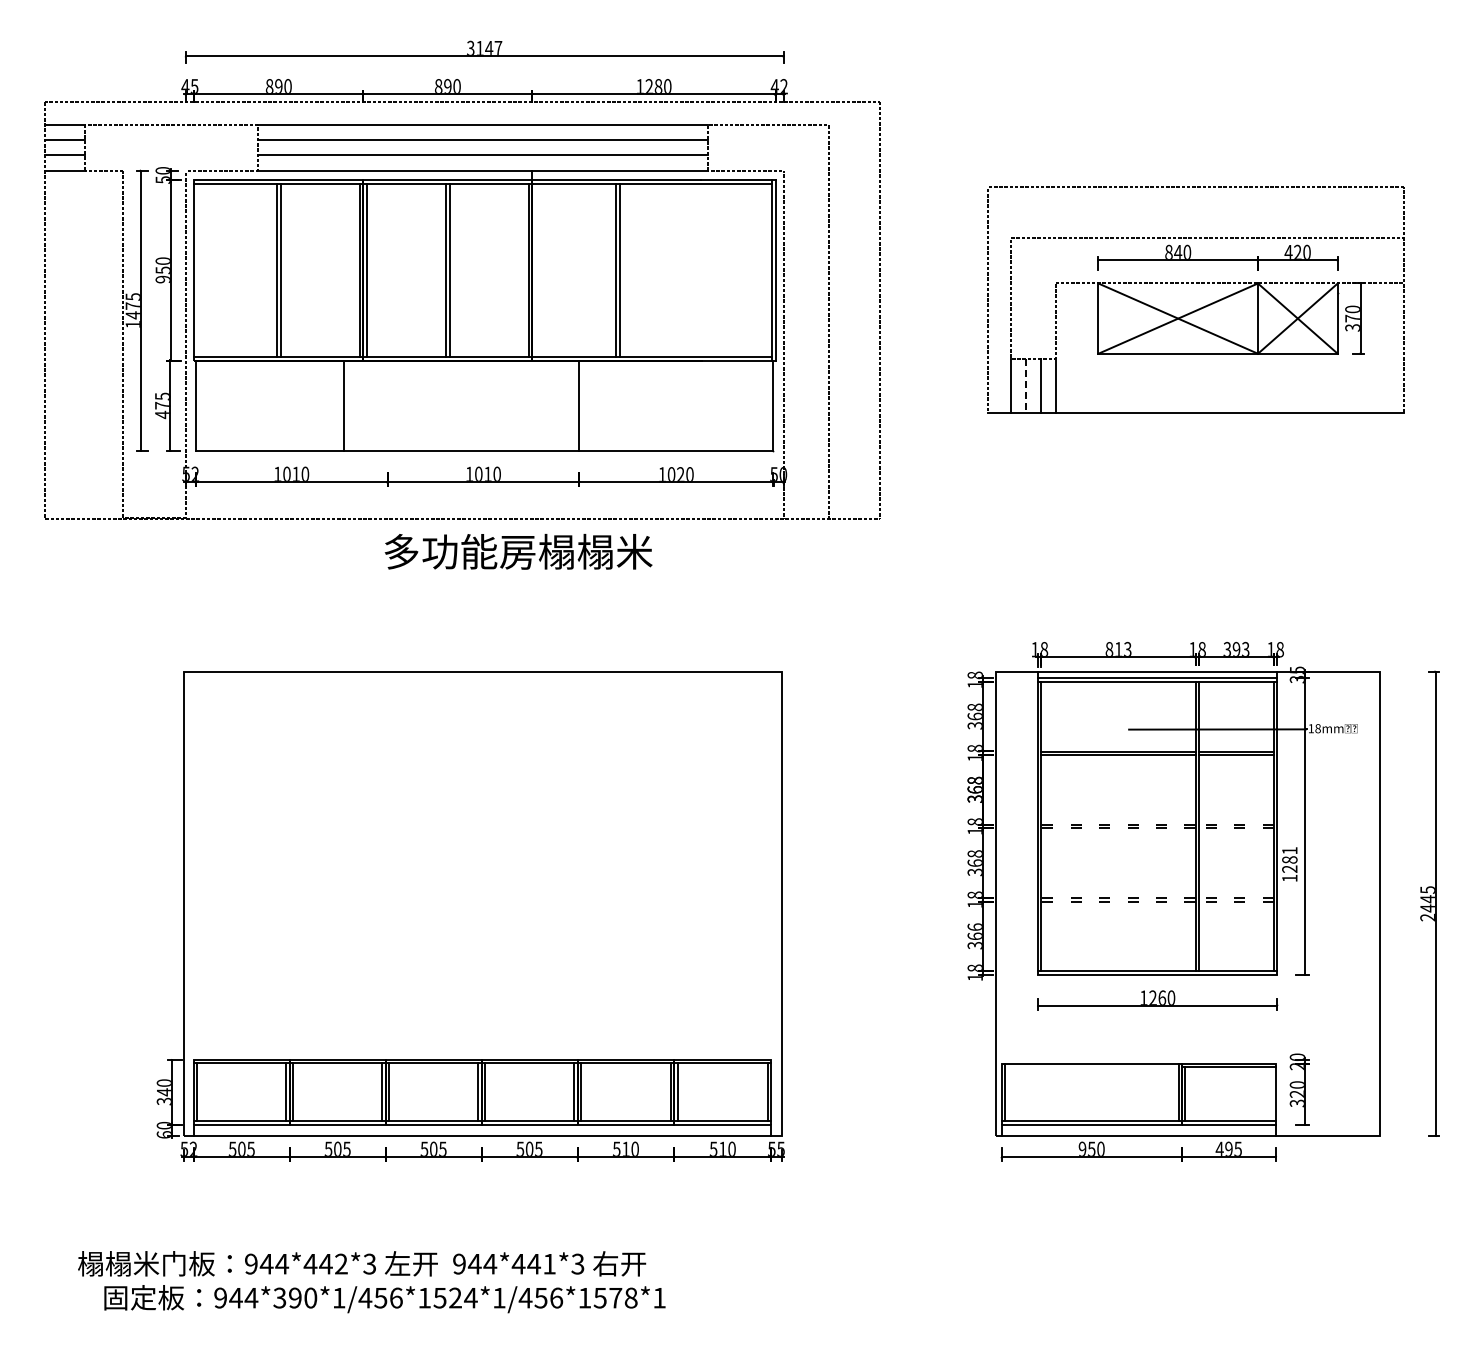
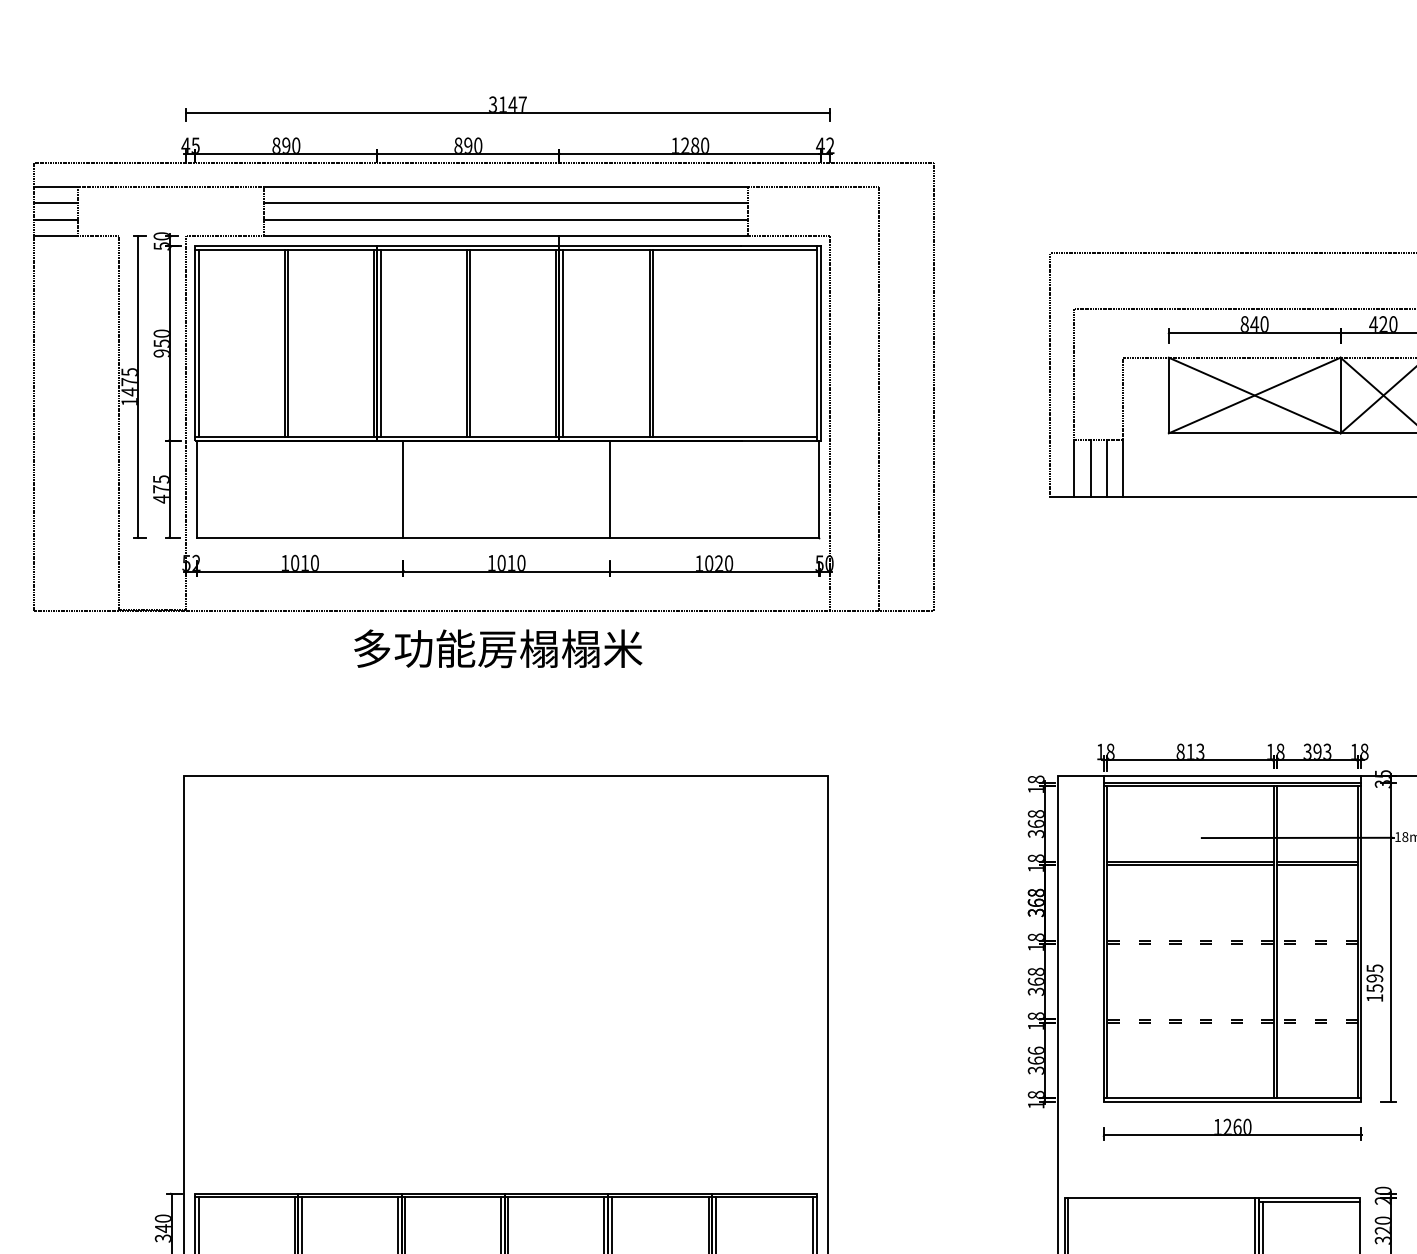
line: (197, 270) -> (198, 343), added
line: (535, 270) -> (562, 343), added
line: (1025, 386) -> (1090, 468), dashed -> solid
line: (343, 405) -> (403, 489), moved
text: (518, 551) -> (498, 648), moved
text: (1289, 860) -> (1374, 978), 1281 -> 1595

